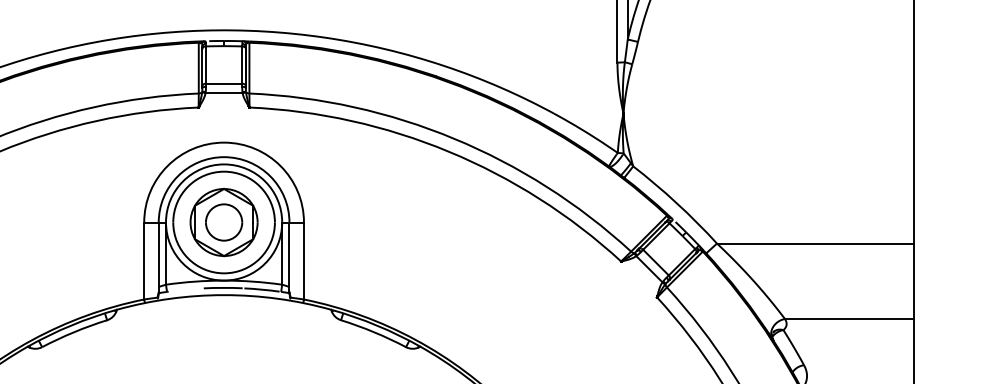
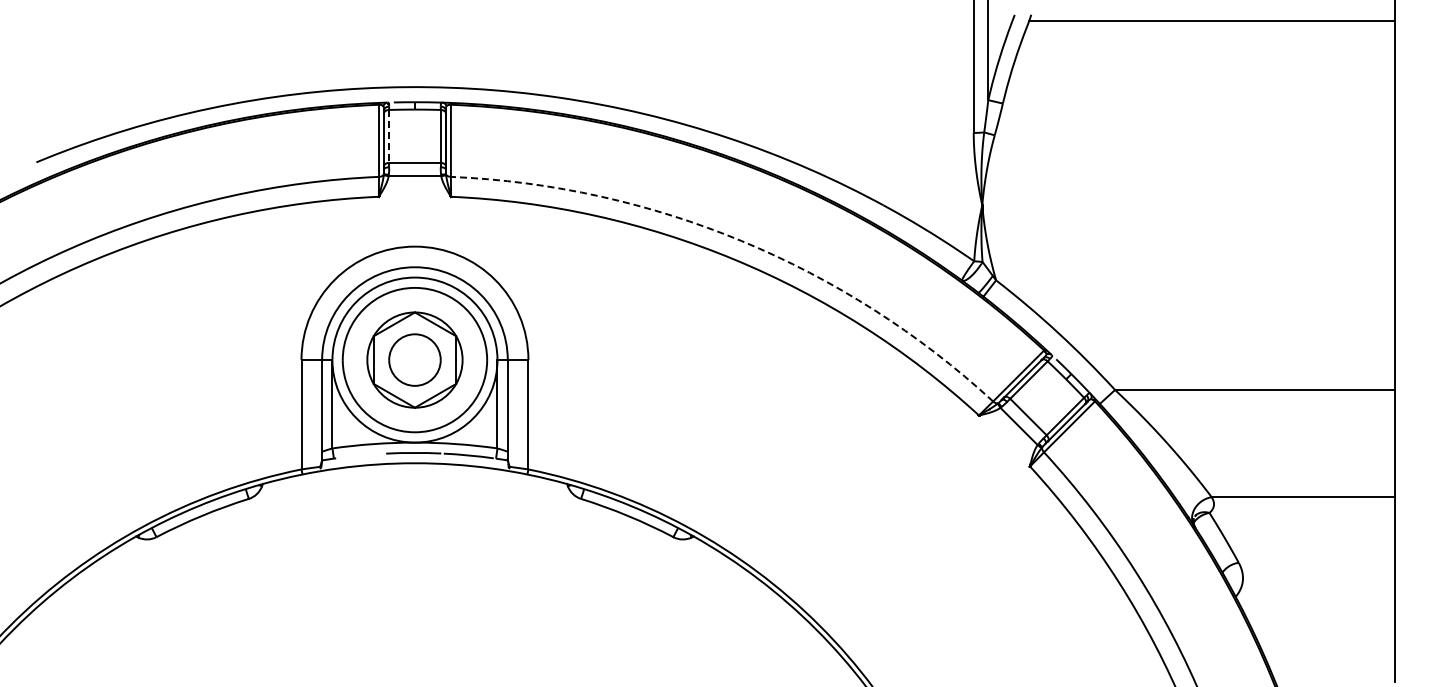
line: (206, 65) -> (389, 136), solid -> dashed
arc: (453, 139) -> (741, 241), solid -> dashed

